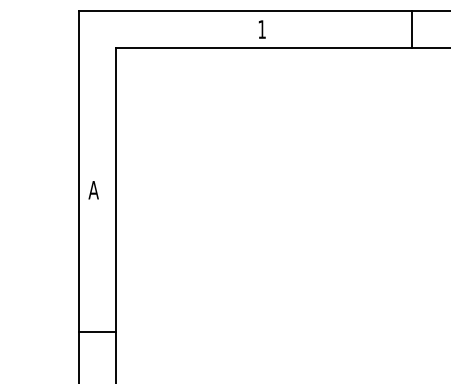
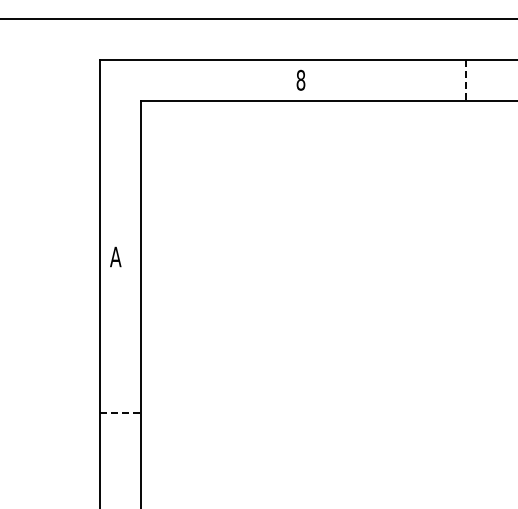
text: (261, 28) -> (300, 79), 1 -> 8
line: (411, 29) -> (465, 80), solid -> dashed
line: (98, 332) -> (120, 413), solid -> dashed

